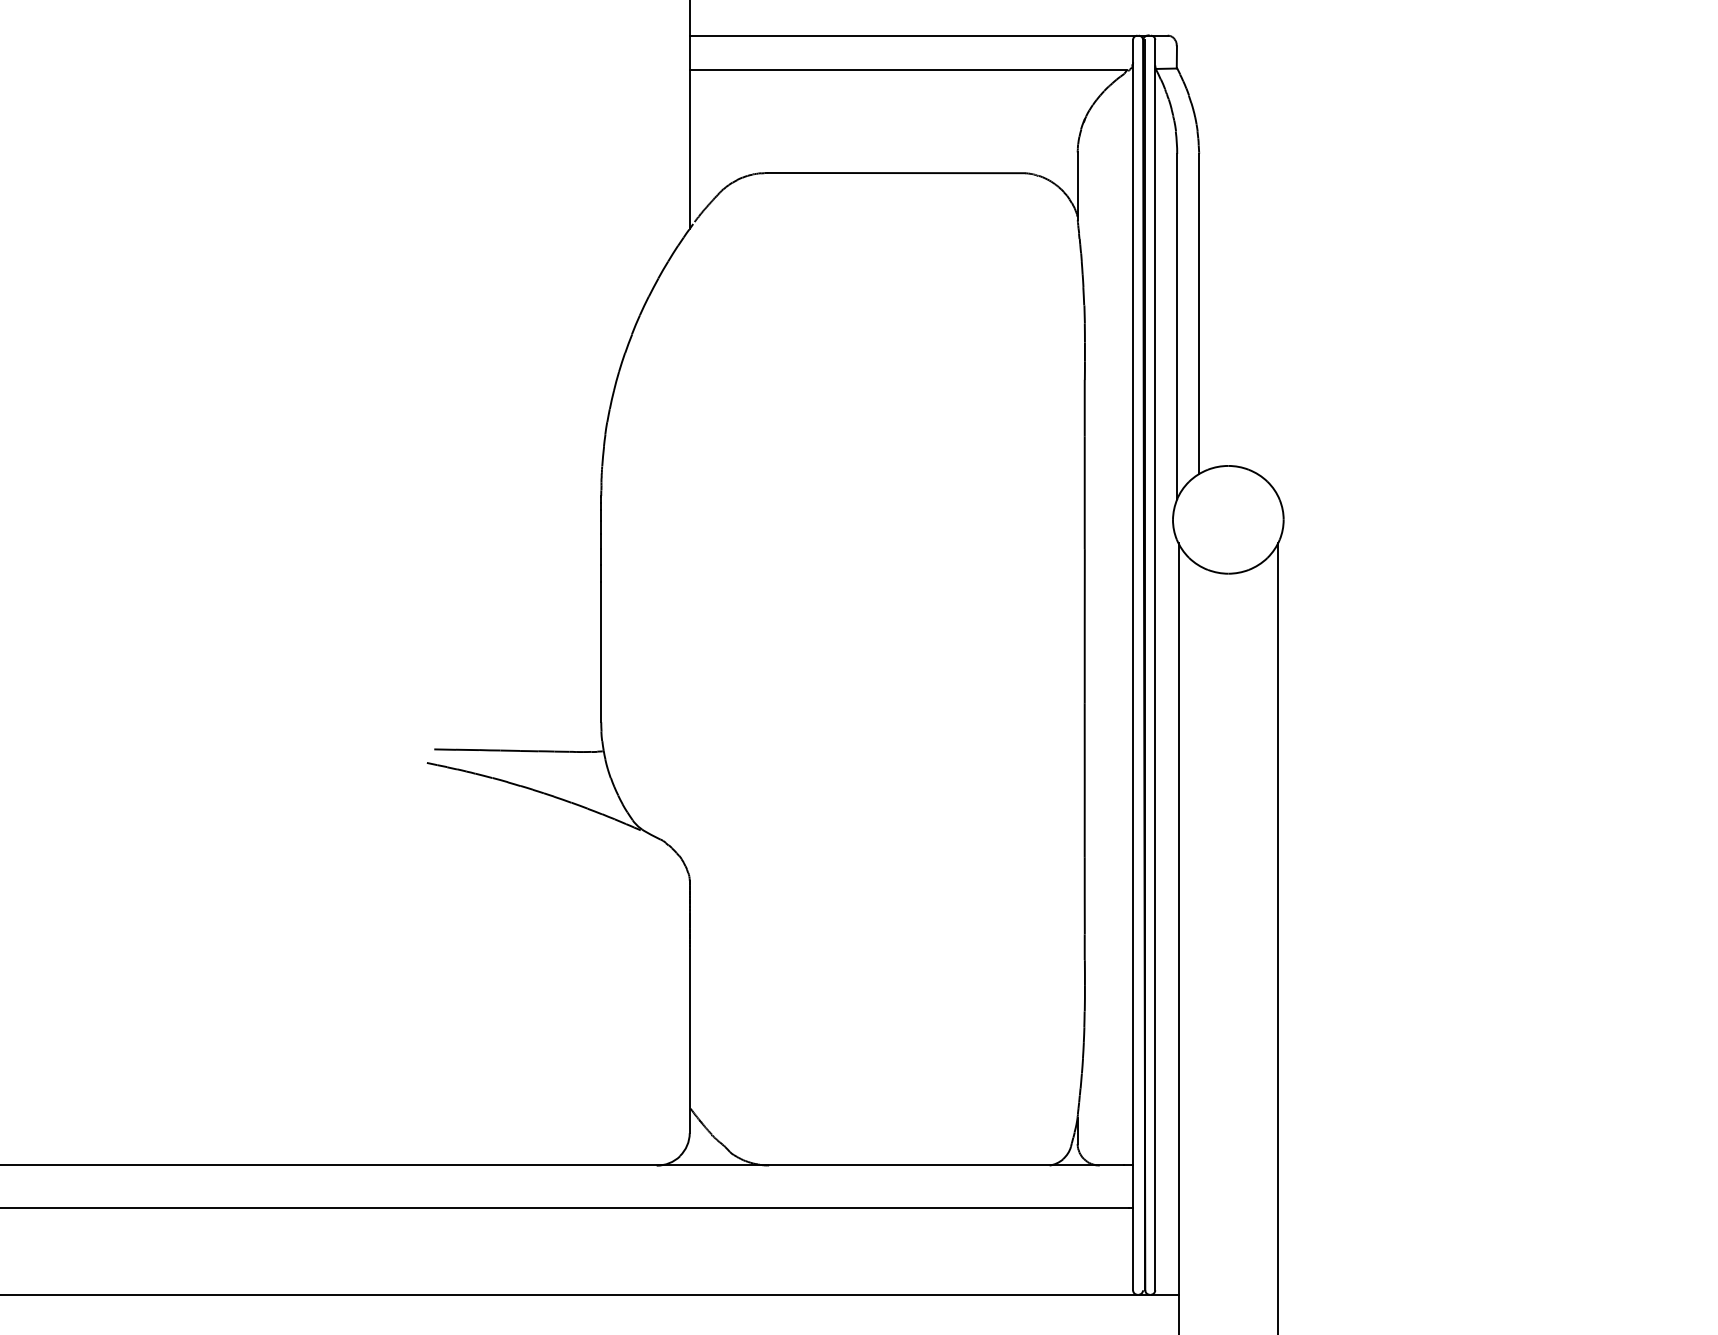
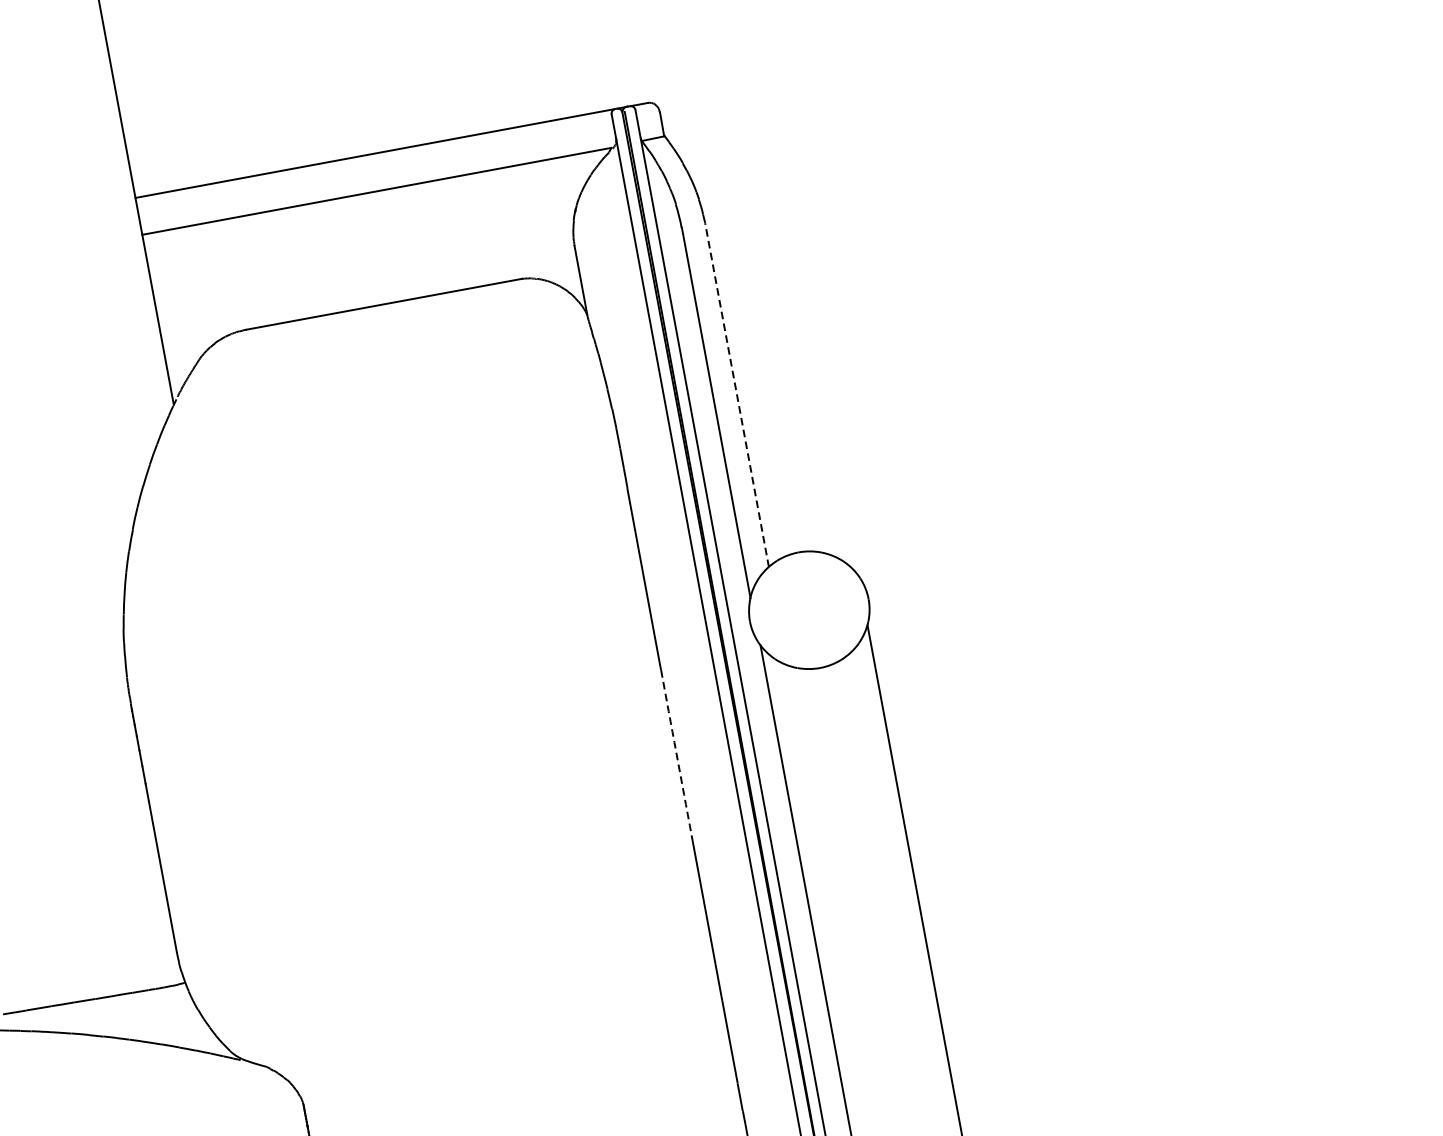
line: (1199, 313) -> (737, 394), solid -> dashed
arc: (1084, 626) -> (676, 753), solid -> dashed

